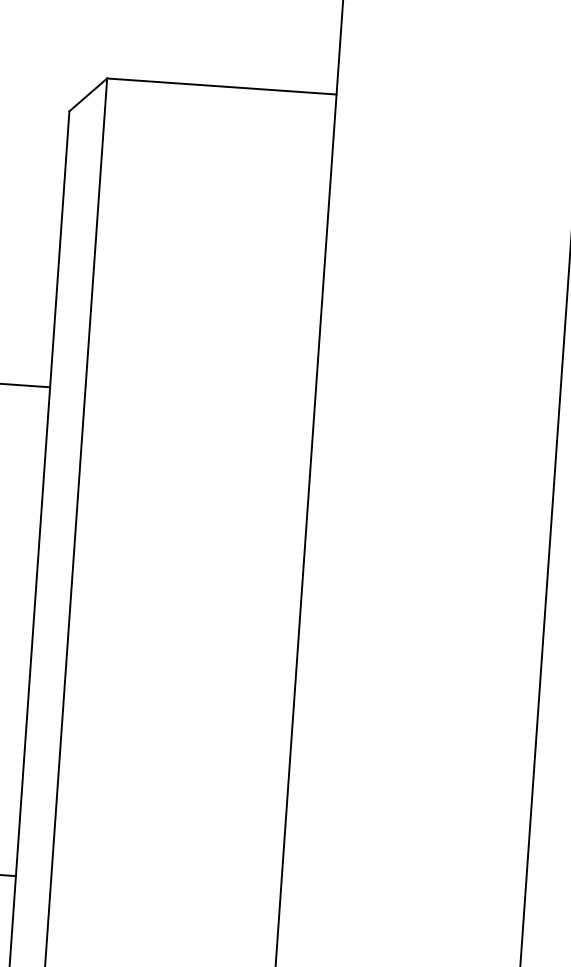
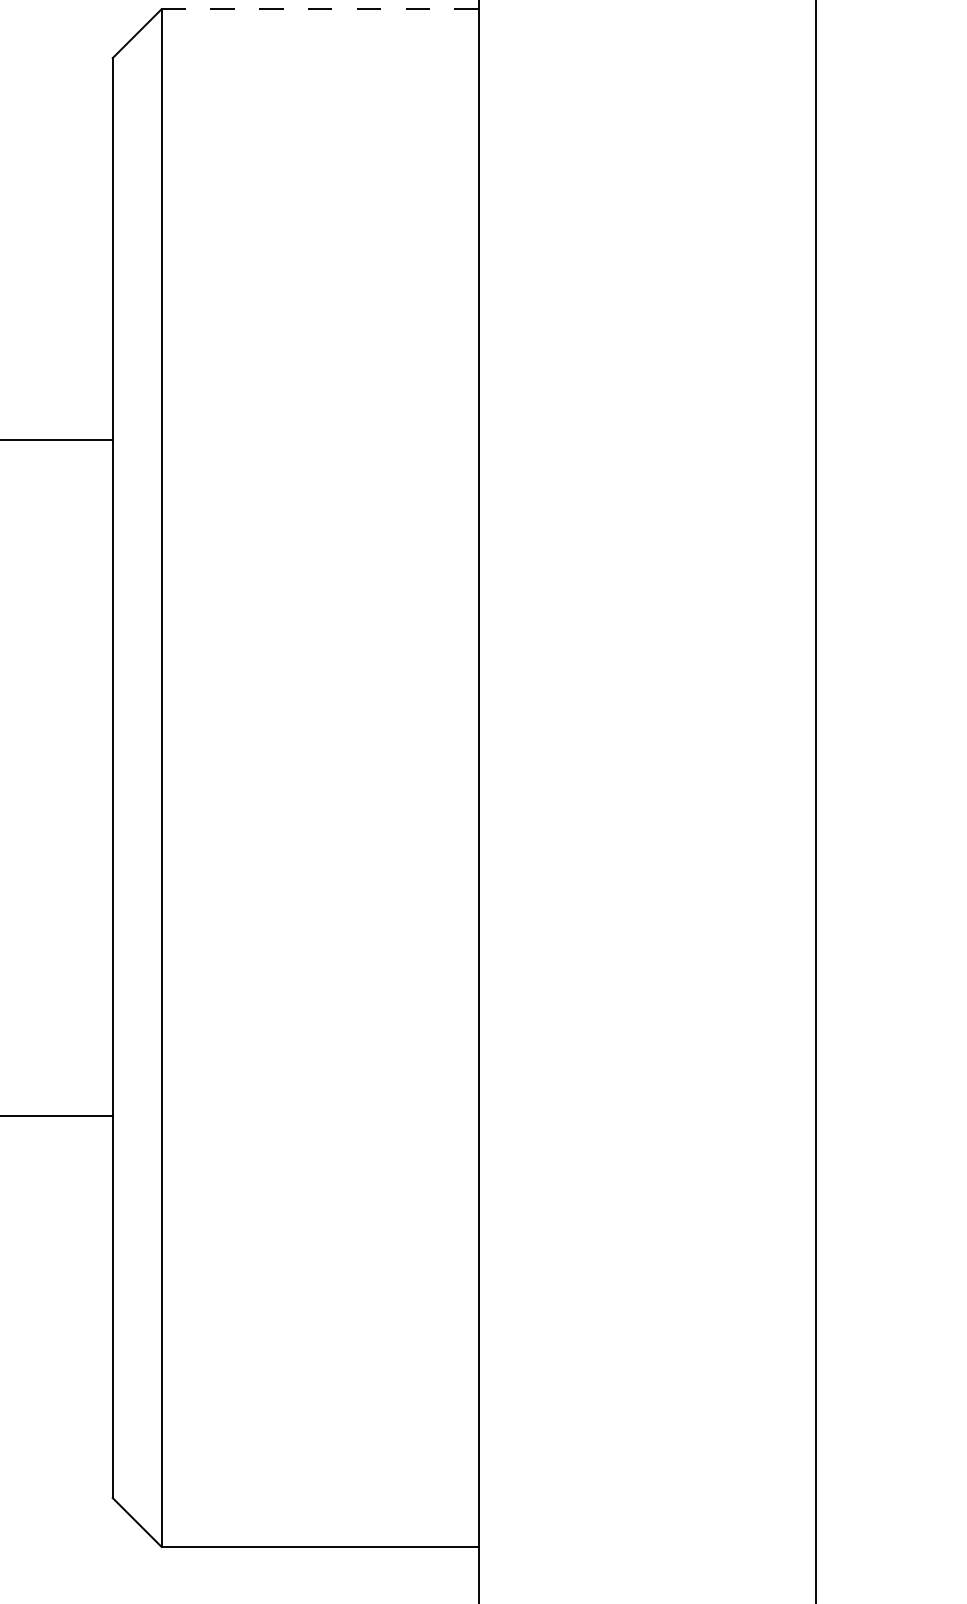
line: (222, 86) -> (320, 9), solid -> dashed

